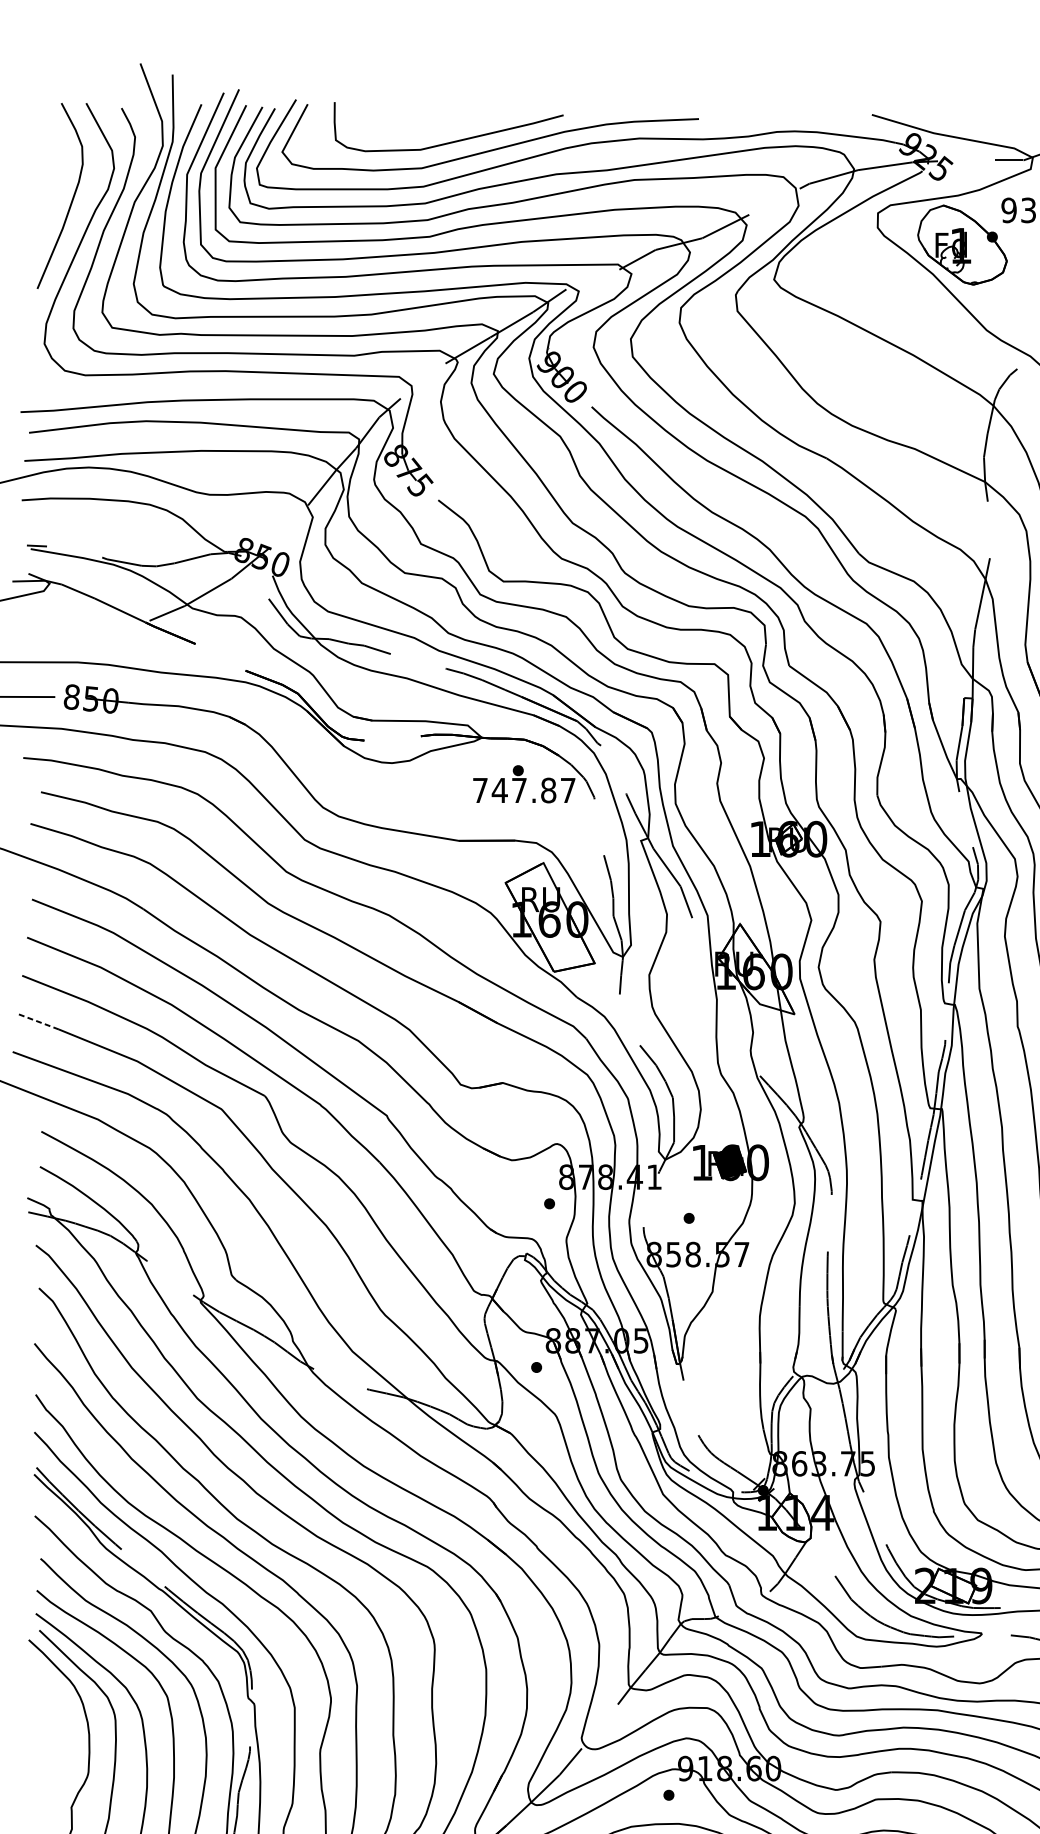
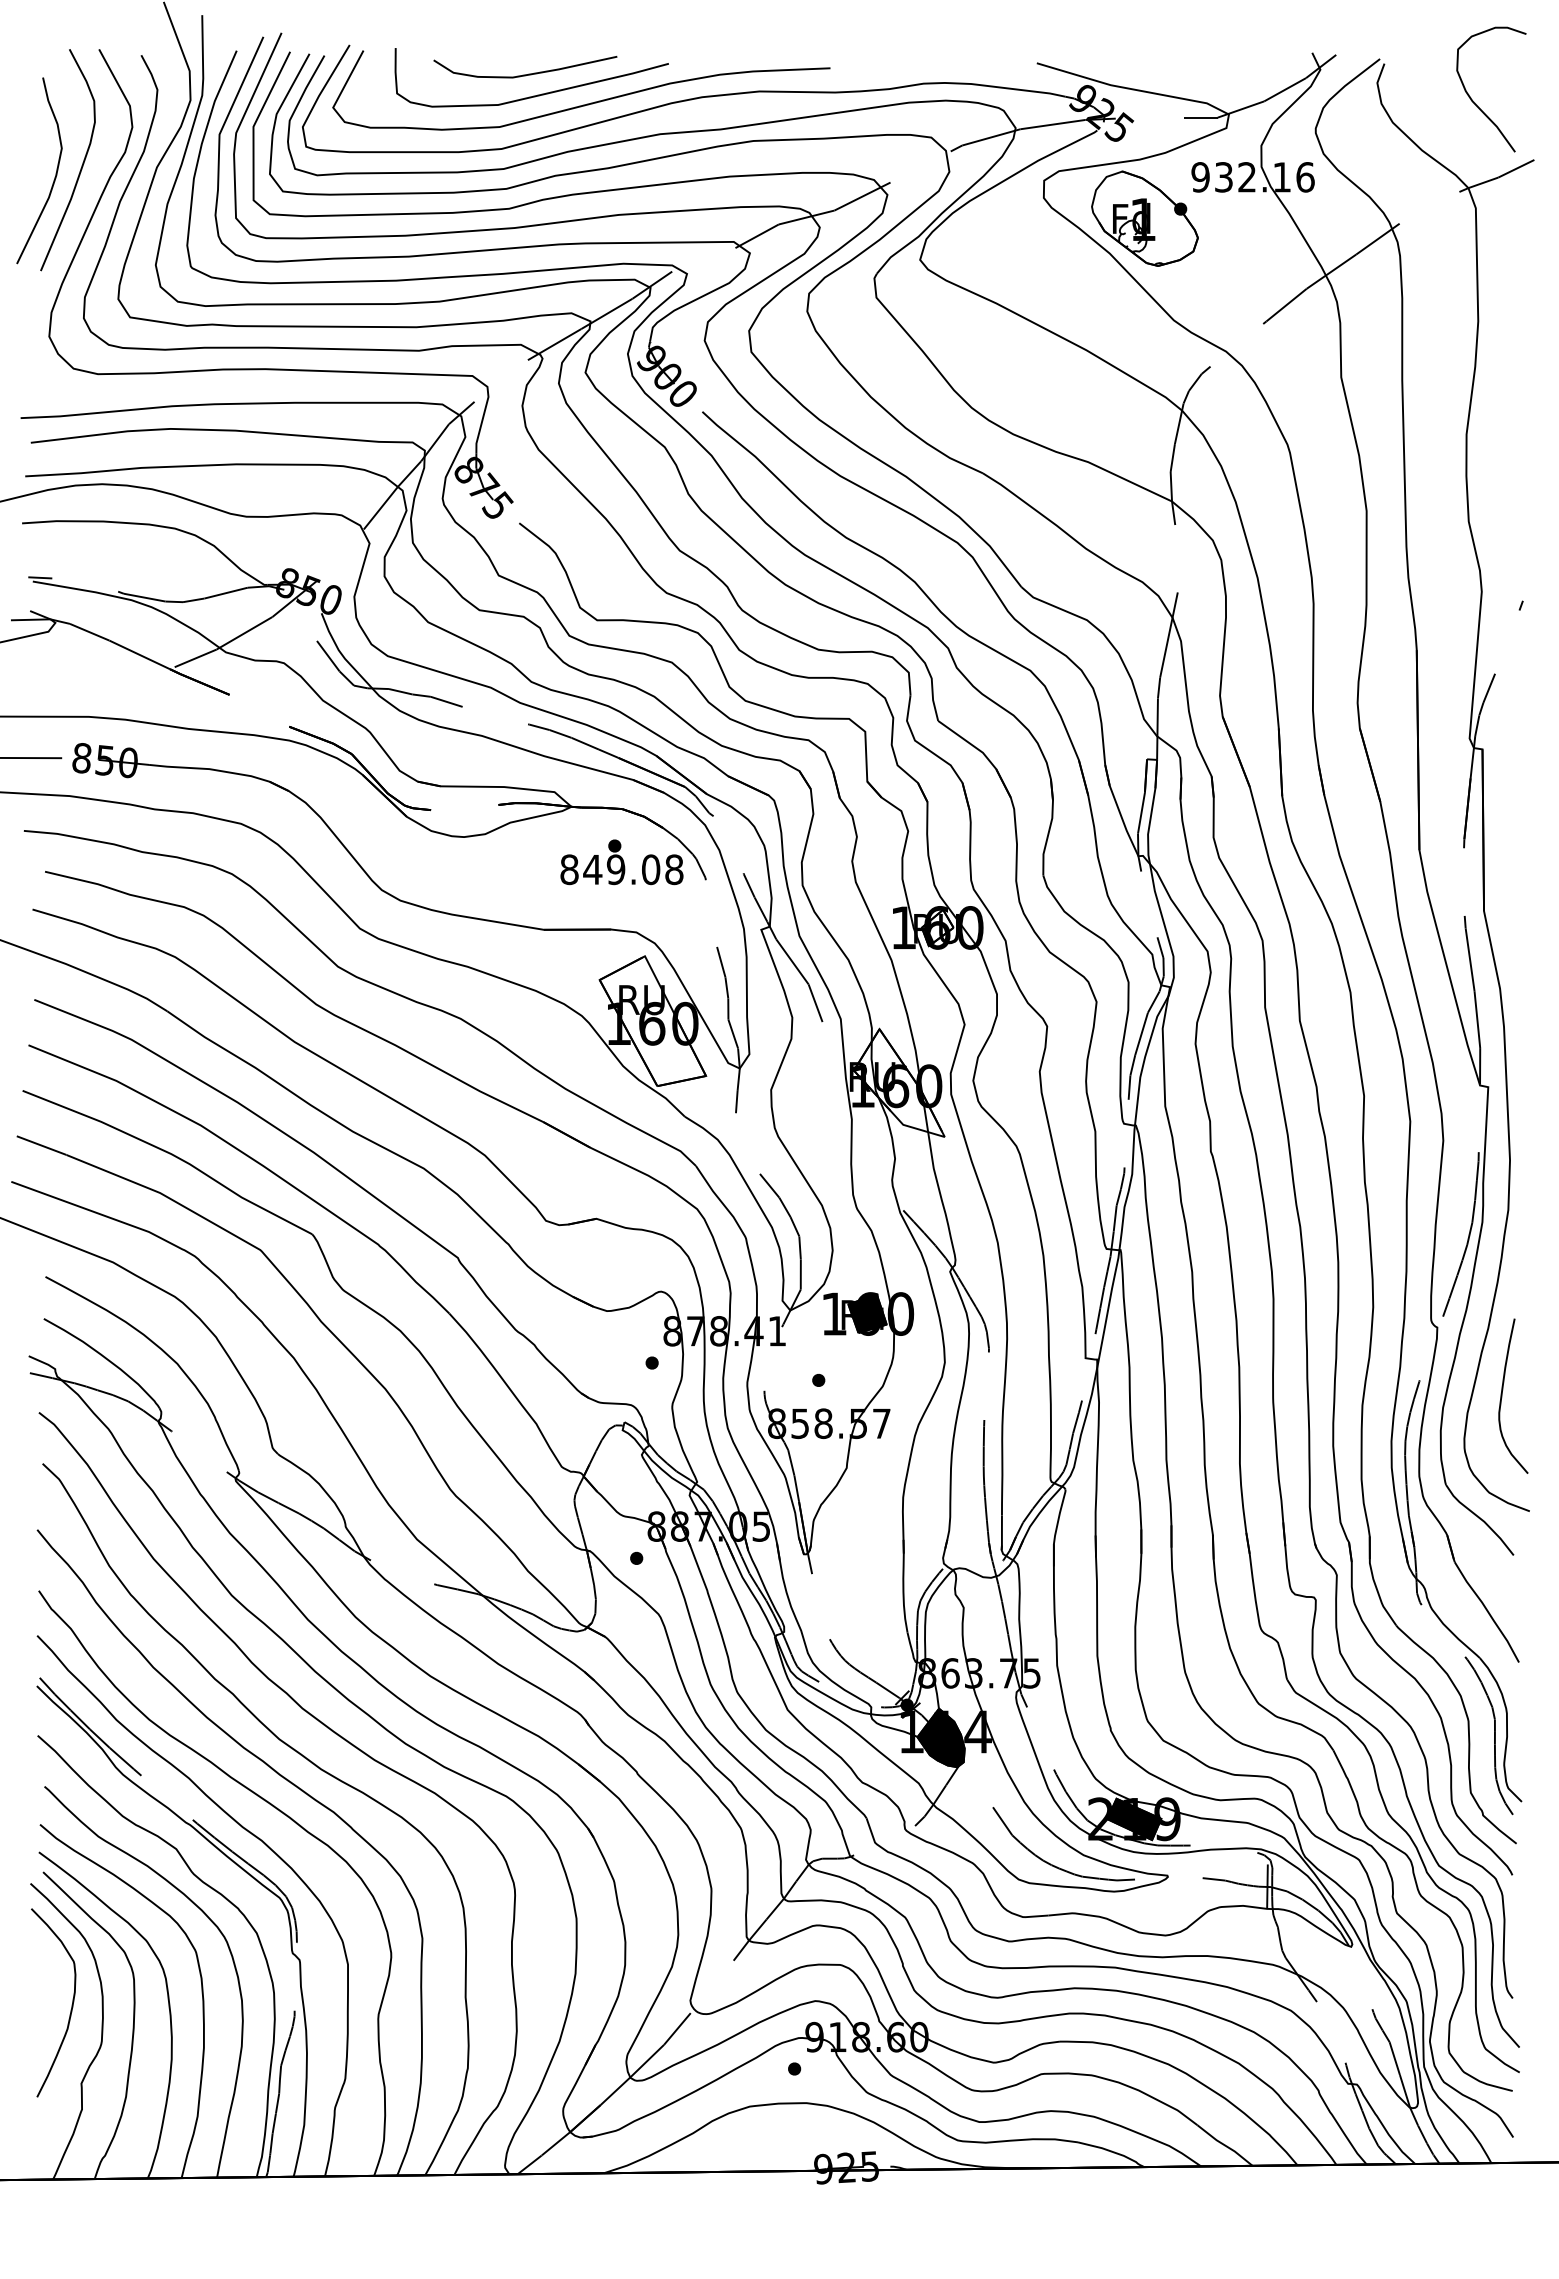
curve: (445, 123) -> (528, 73), added
curve: (49, 207) -> (55, 173), added
text: (523, 790) -> (621, 869), 747.87 -> 849.08
line: (37, 1021) -> (41, 1145), dashed -> solid
fill: (791, 1517) -> (940, 1737), added
fill: (953, 1586) -> (1134, 1819), added
curve: (63, 1741) -> (71, 2004), added

